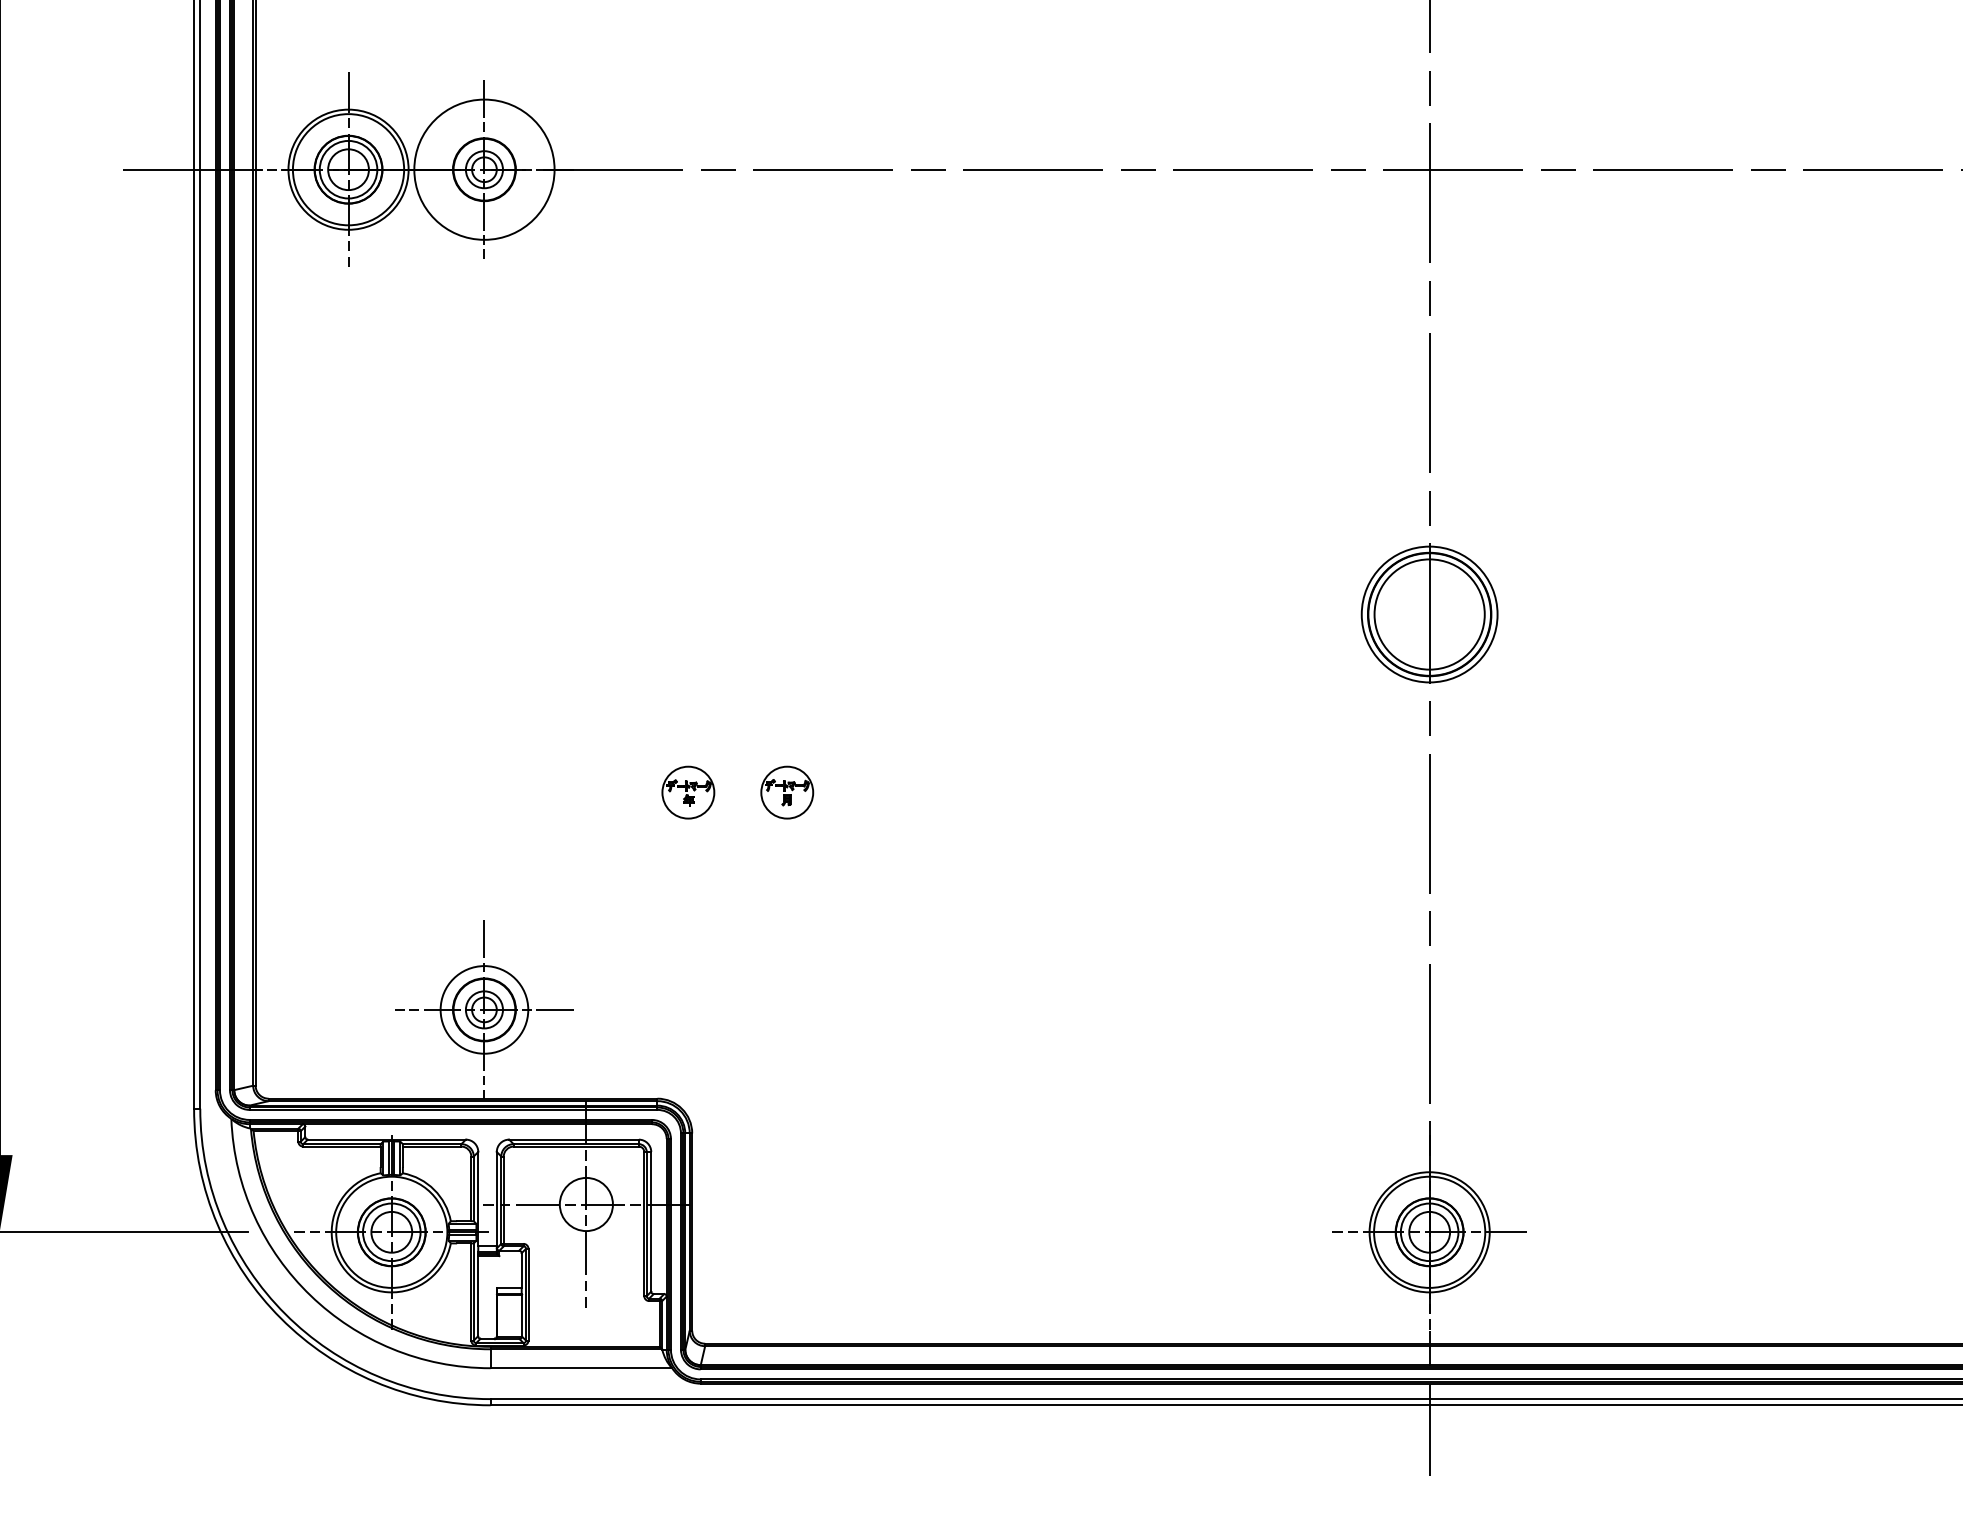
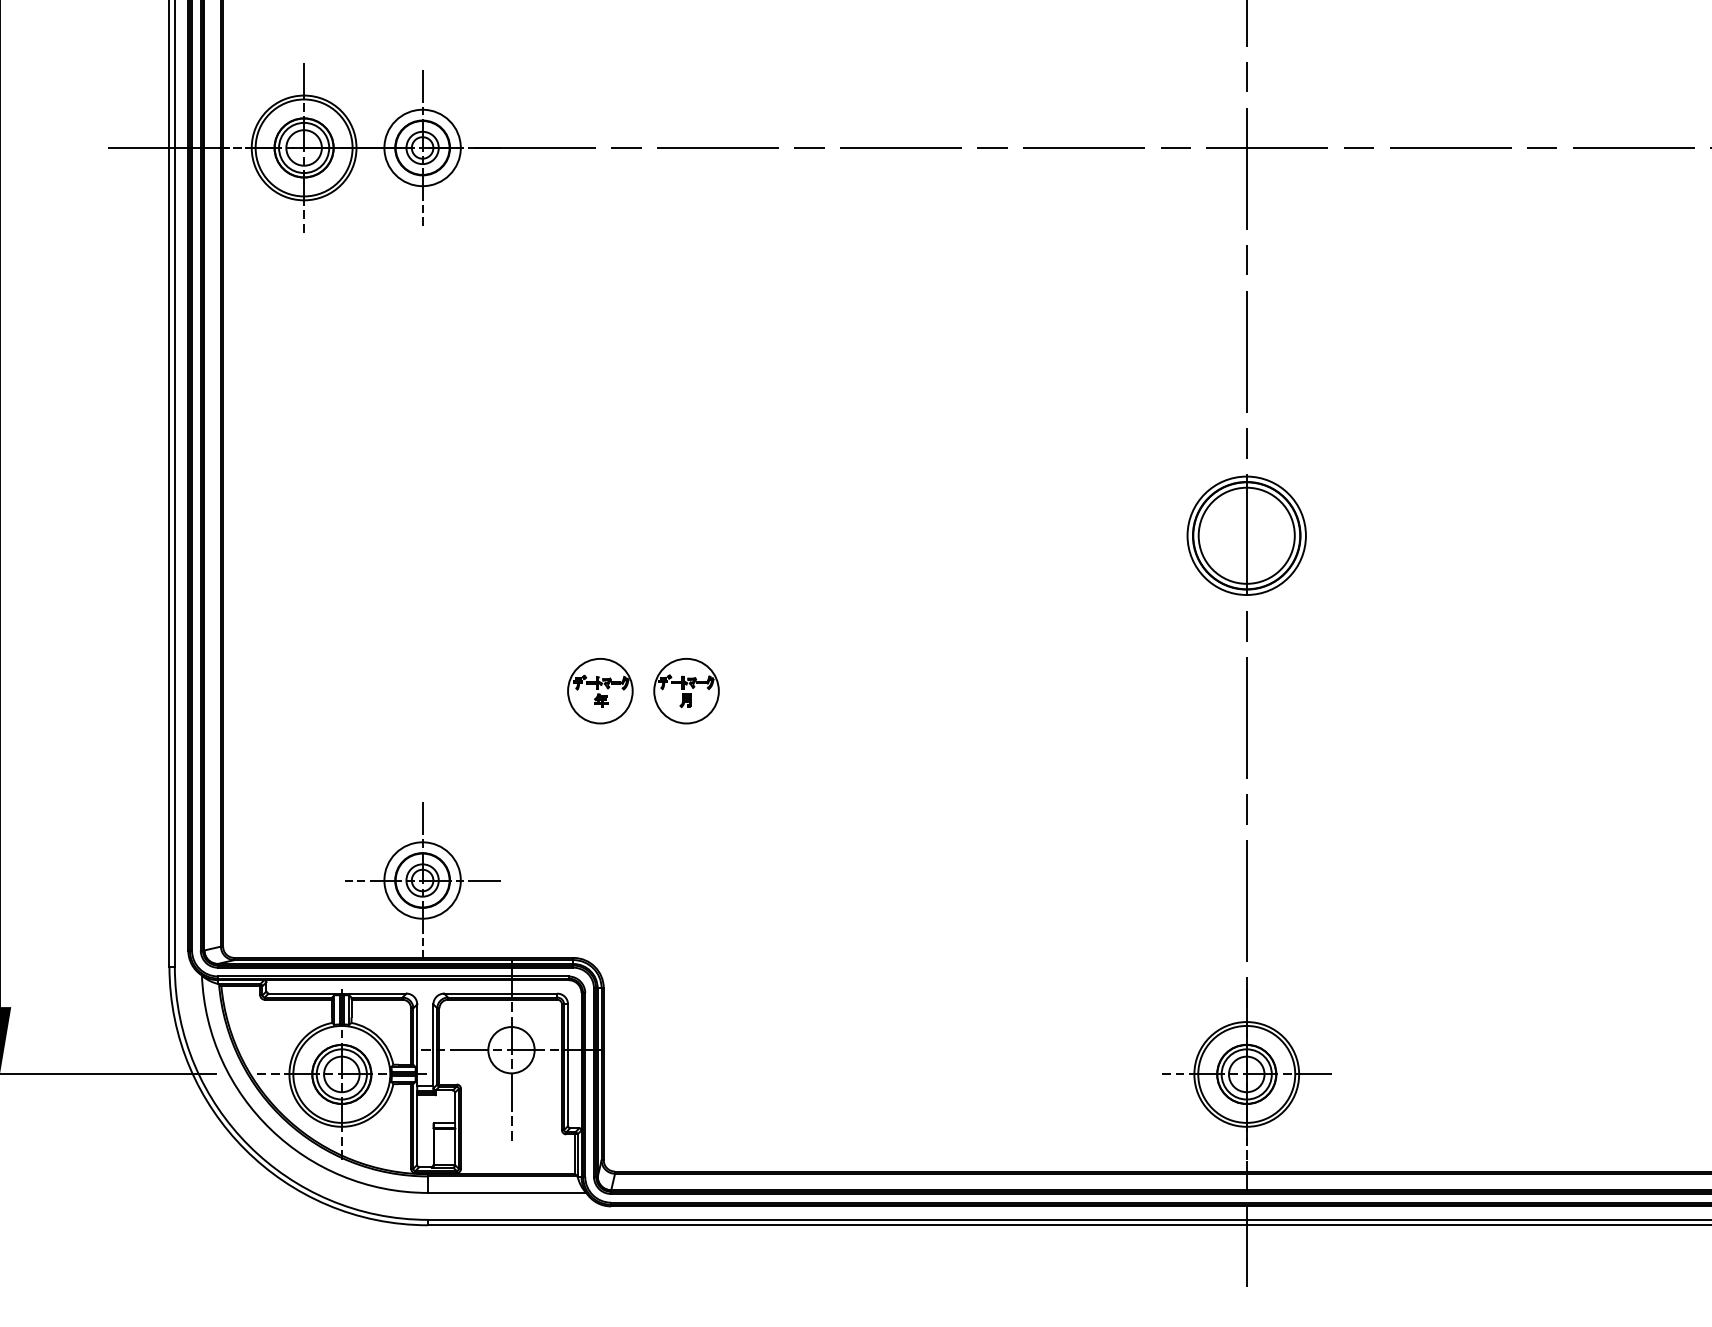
circle: (484, 169) -> (422, 147), size x0.62
part: (688, 792) -> (600, 690), size x1.43
part: (787, 792) -> (686, 690), size x1.43

